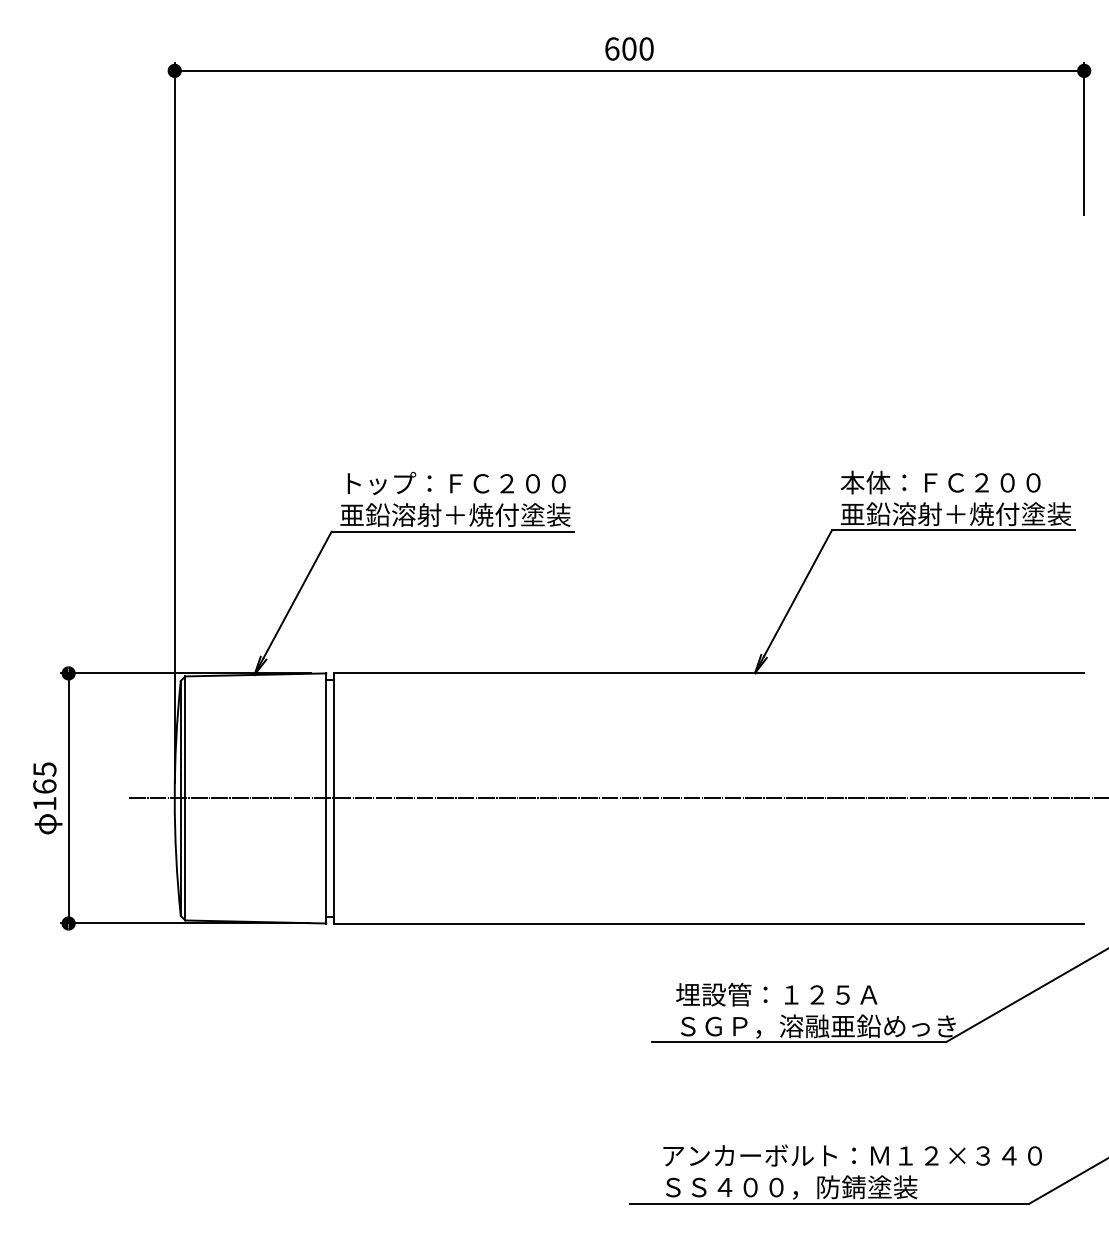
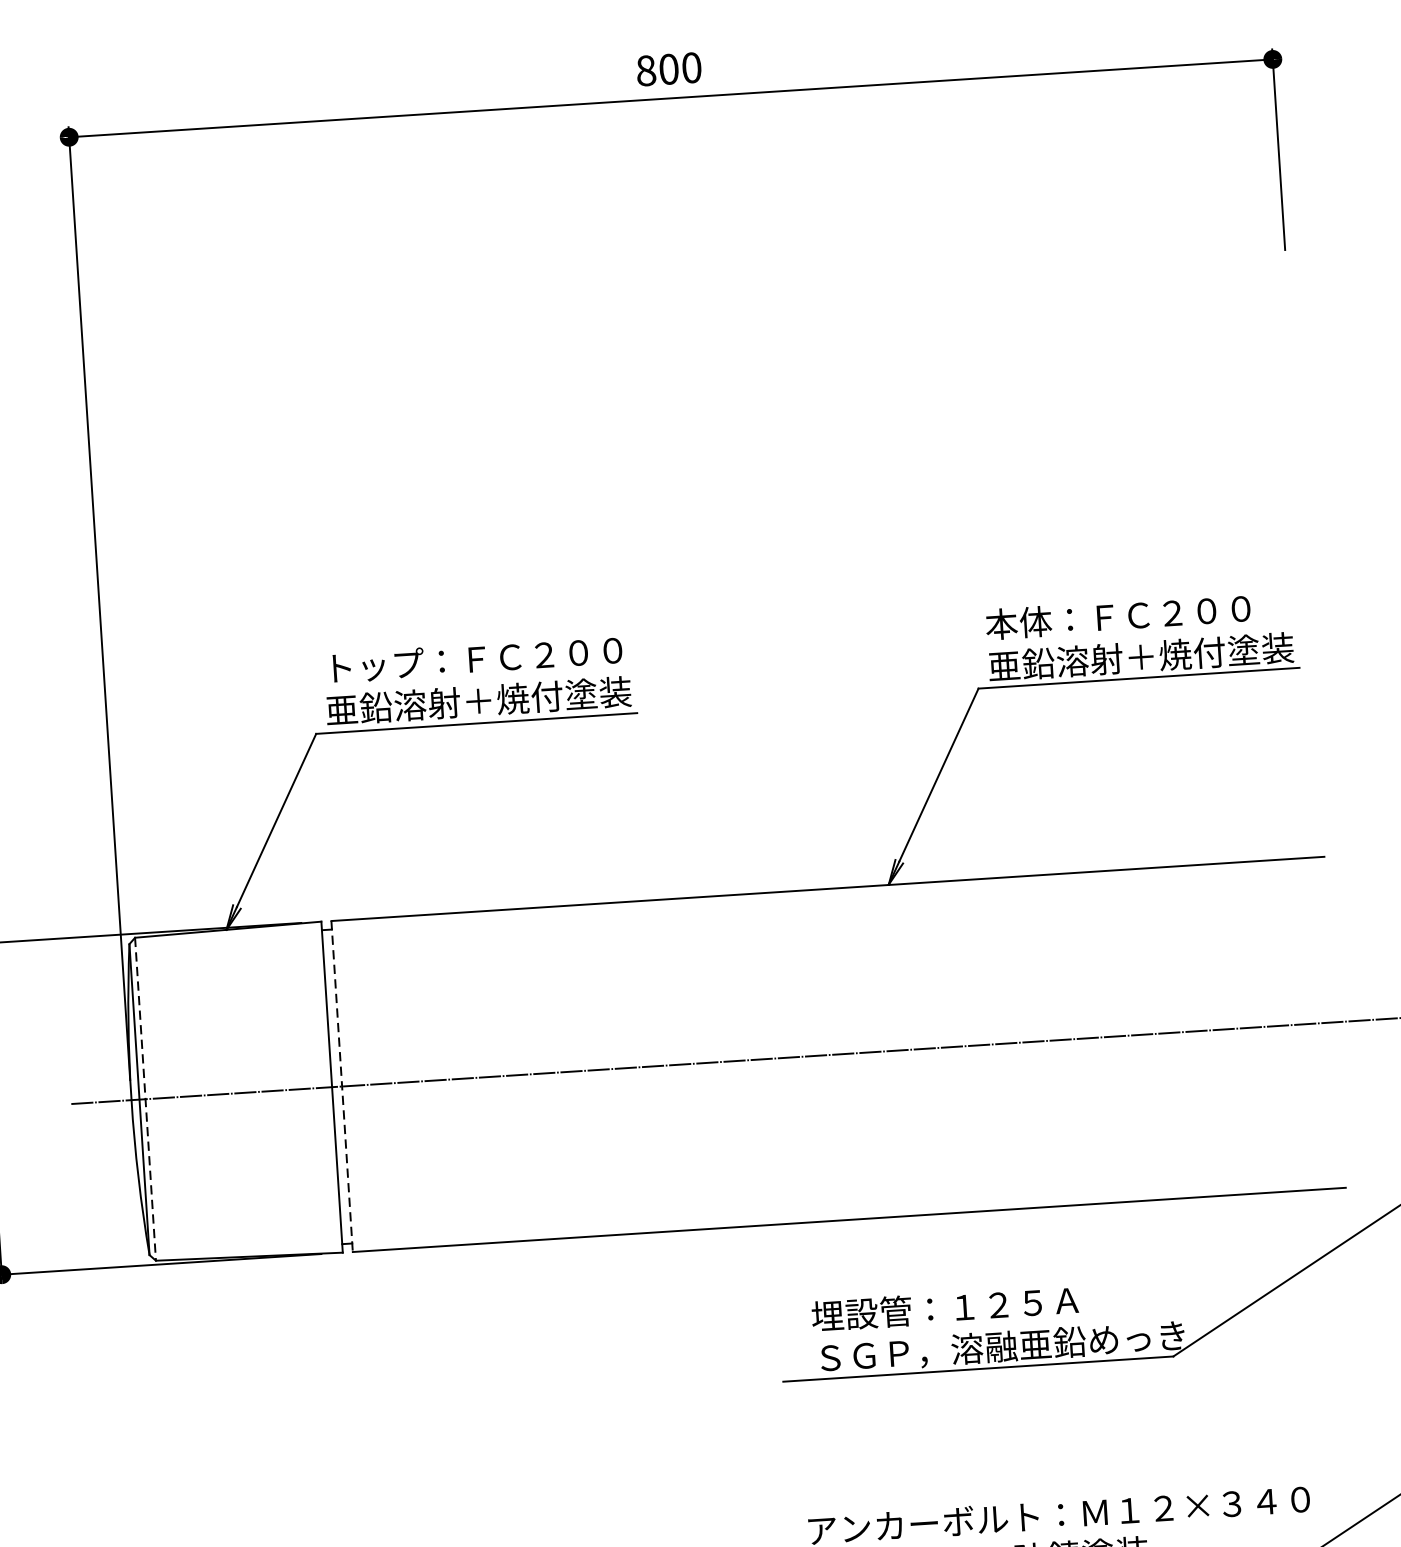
text: (612, 48) -> (646, 70), 600 -> 800
line: (185, 798) -> (145, 1099), solid -> dashed
line: (333, 798) -> (341, 1086), solid -> dashed

